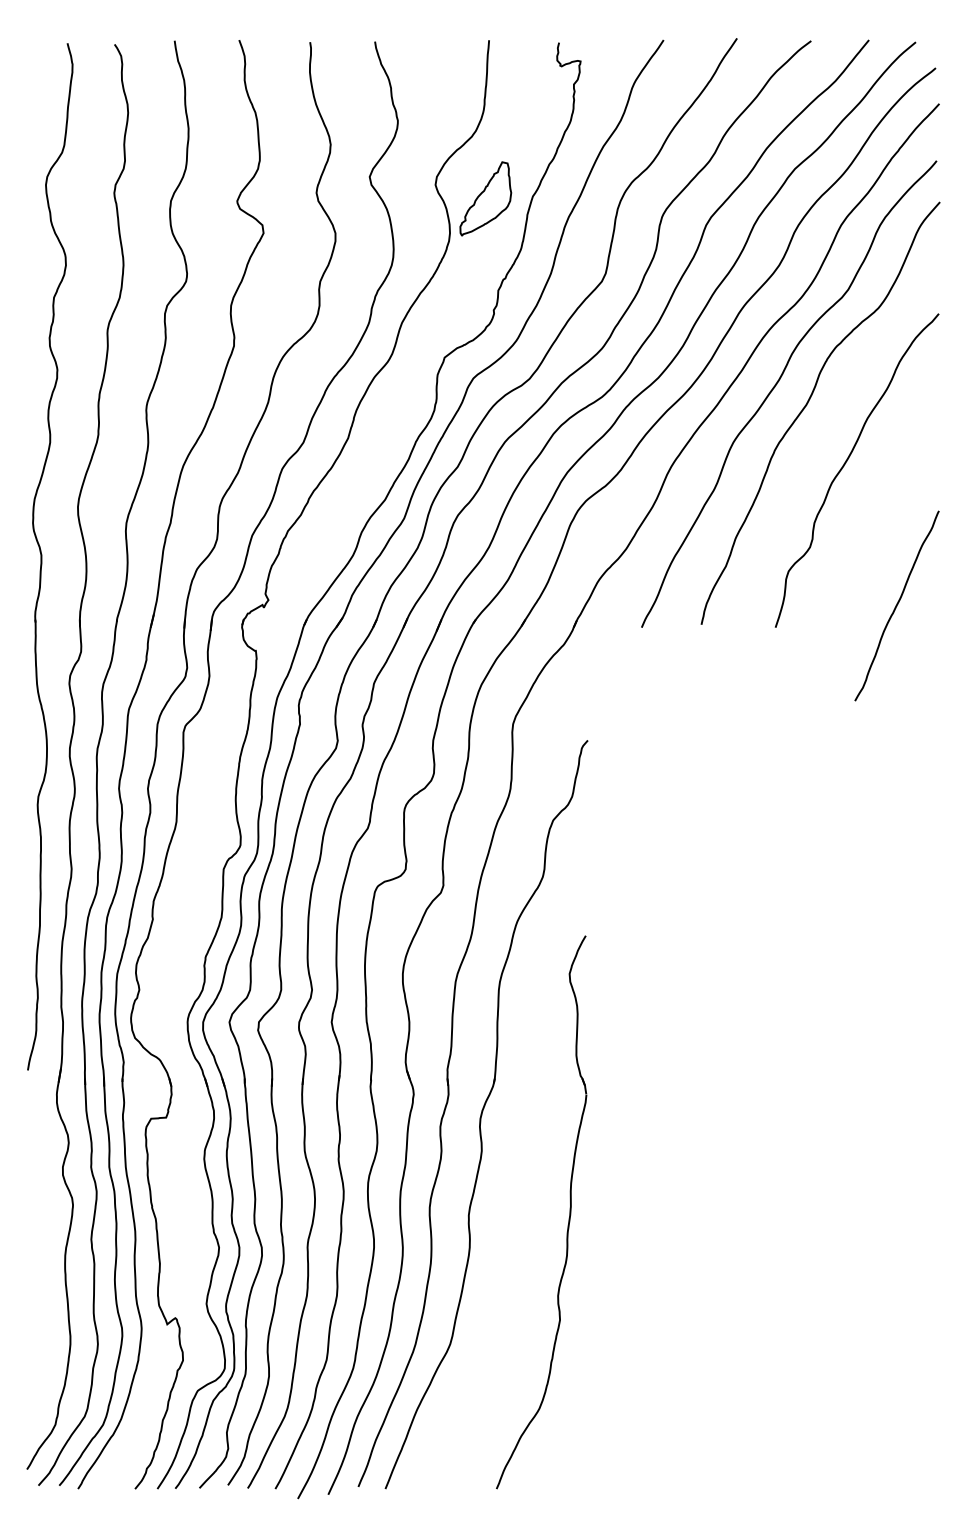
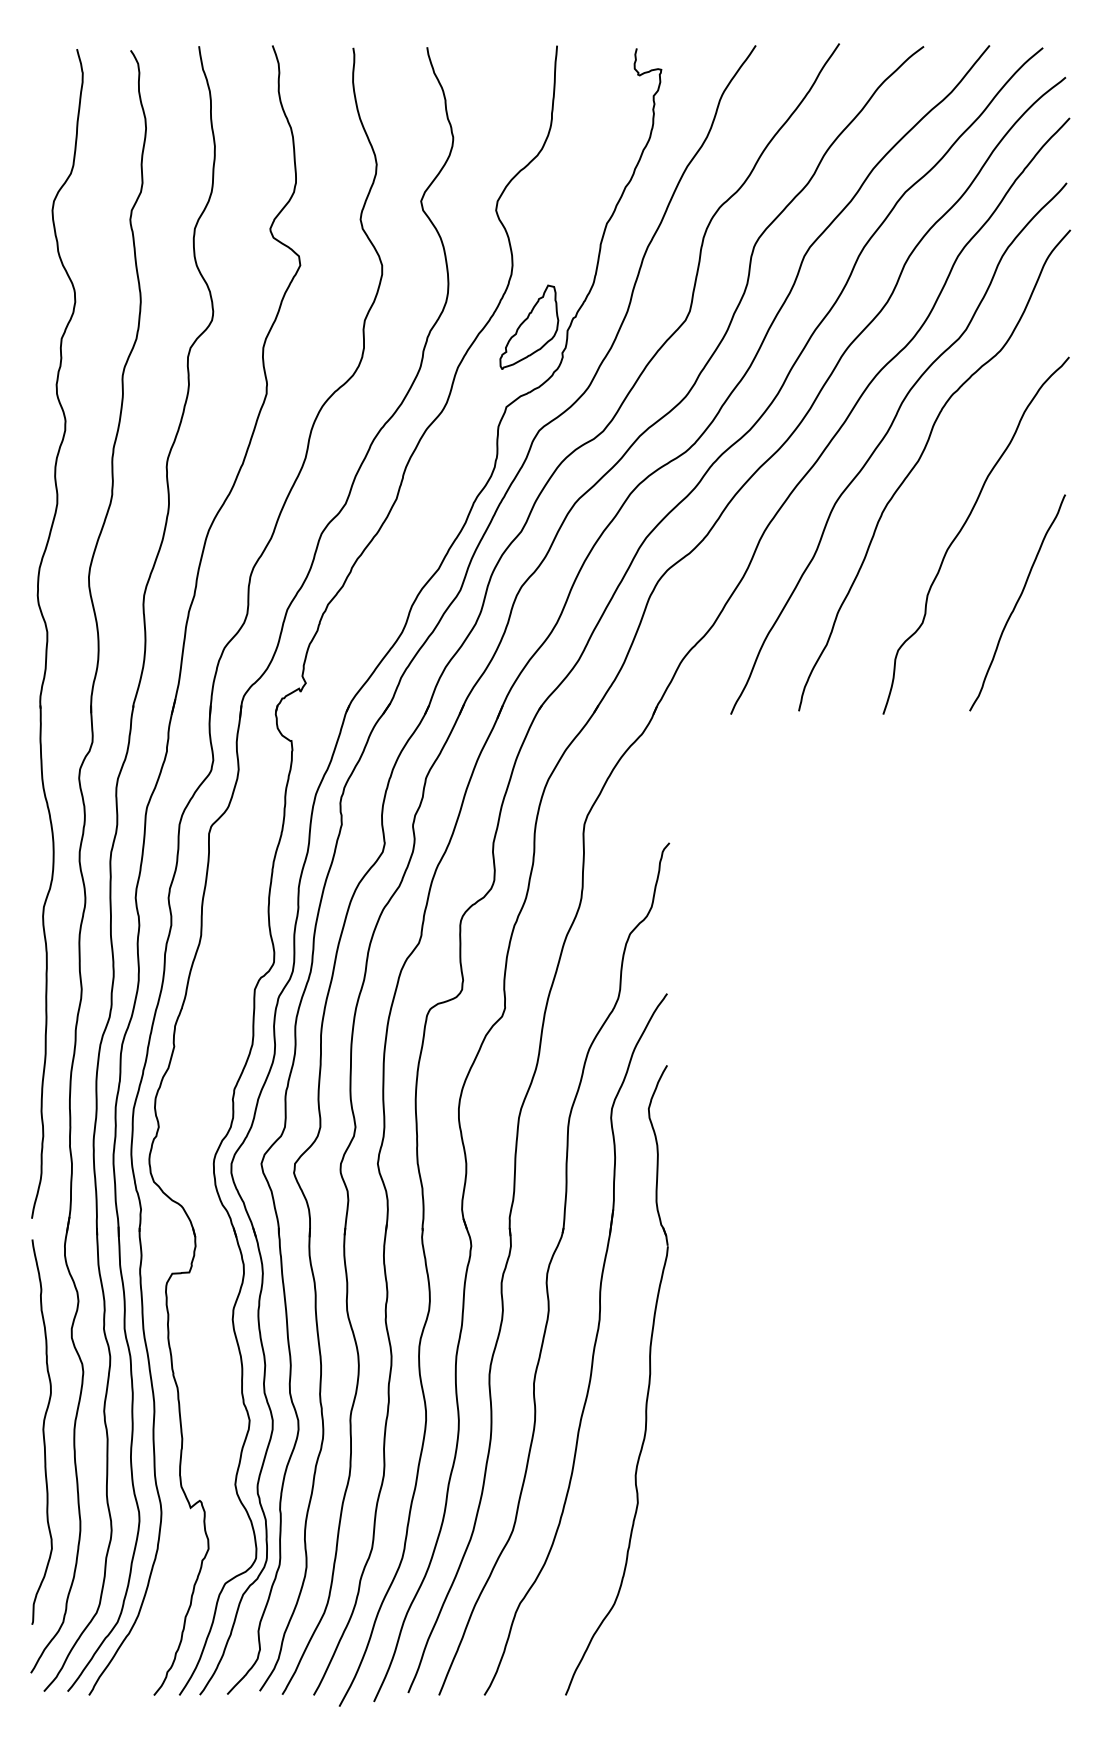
part: (485, 198) -> (529, 326), moved
curve: (896, 605) -> (1017, 602), moved
part: (521, 1182) -> (593, 1346), added
curve: (37, 1257) -> (42, 1431), added

